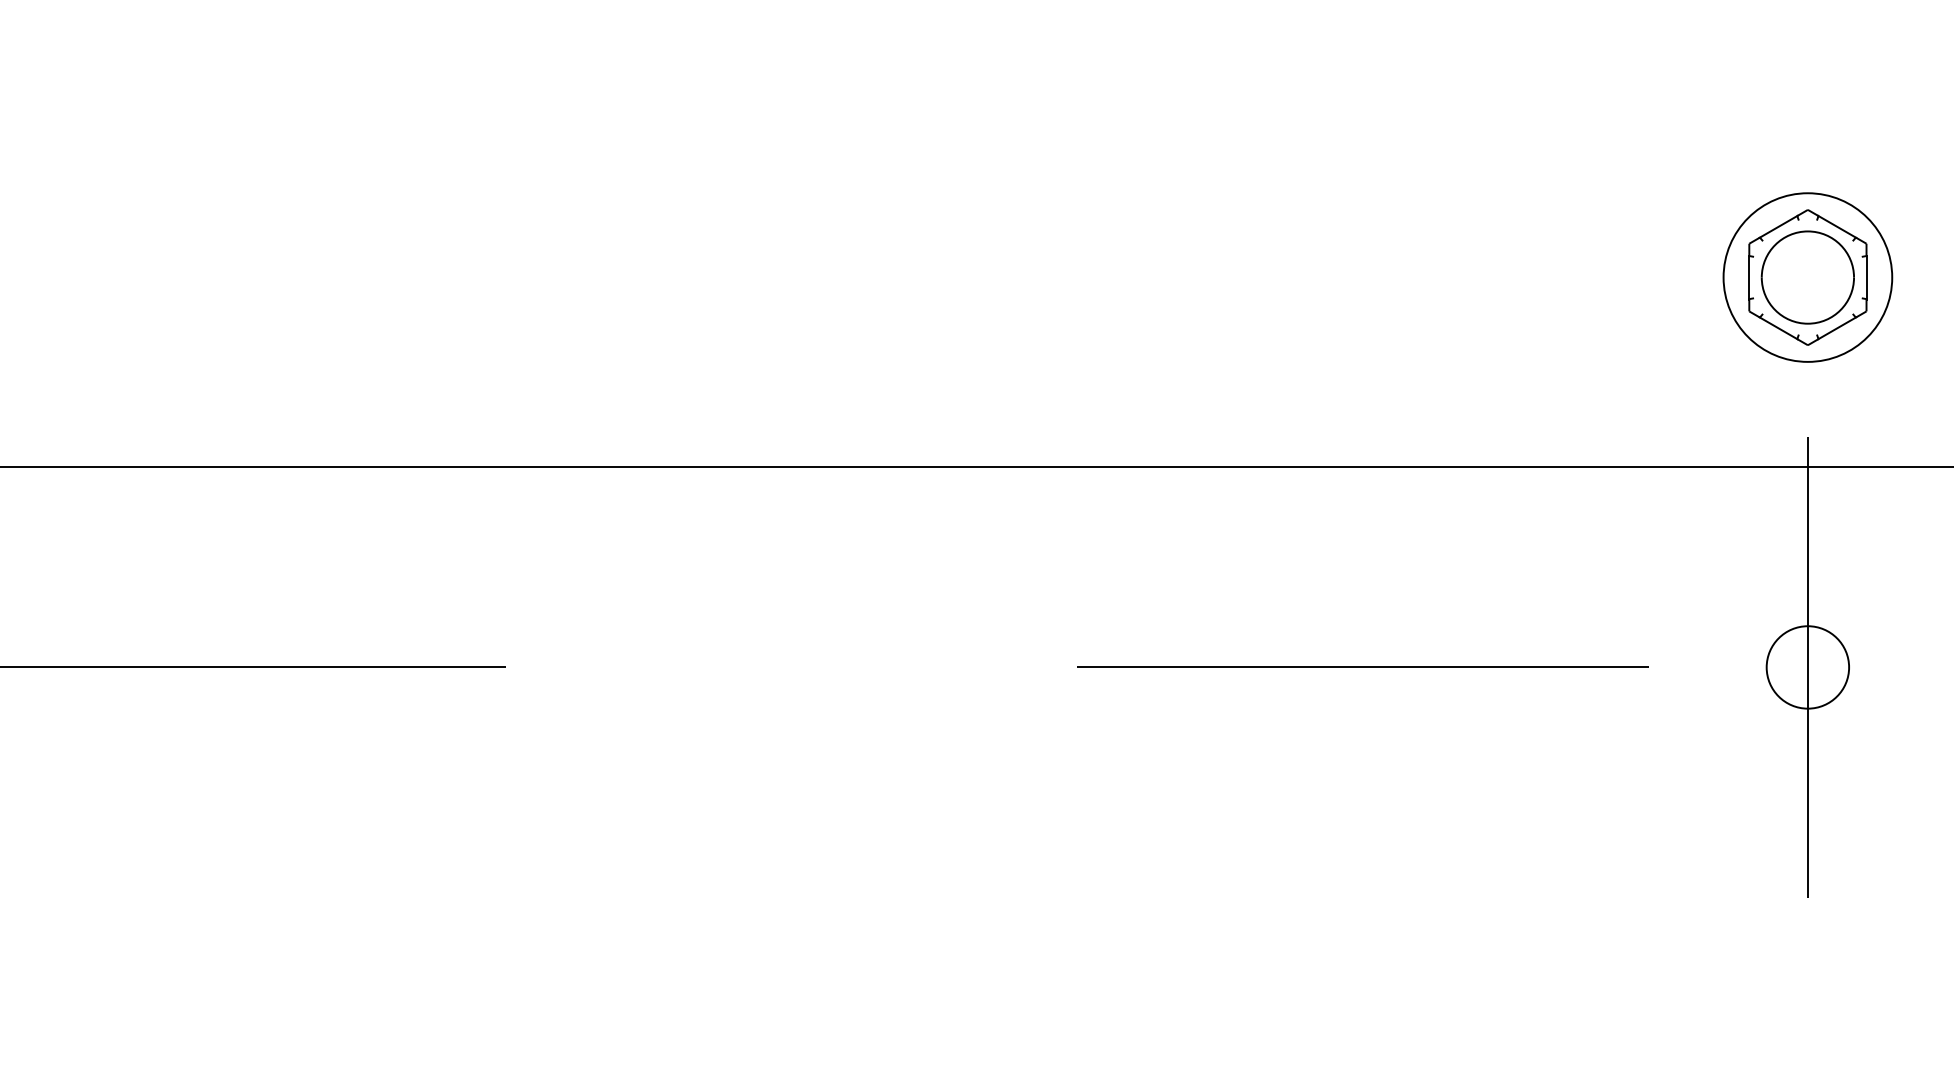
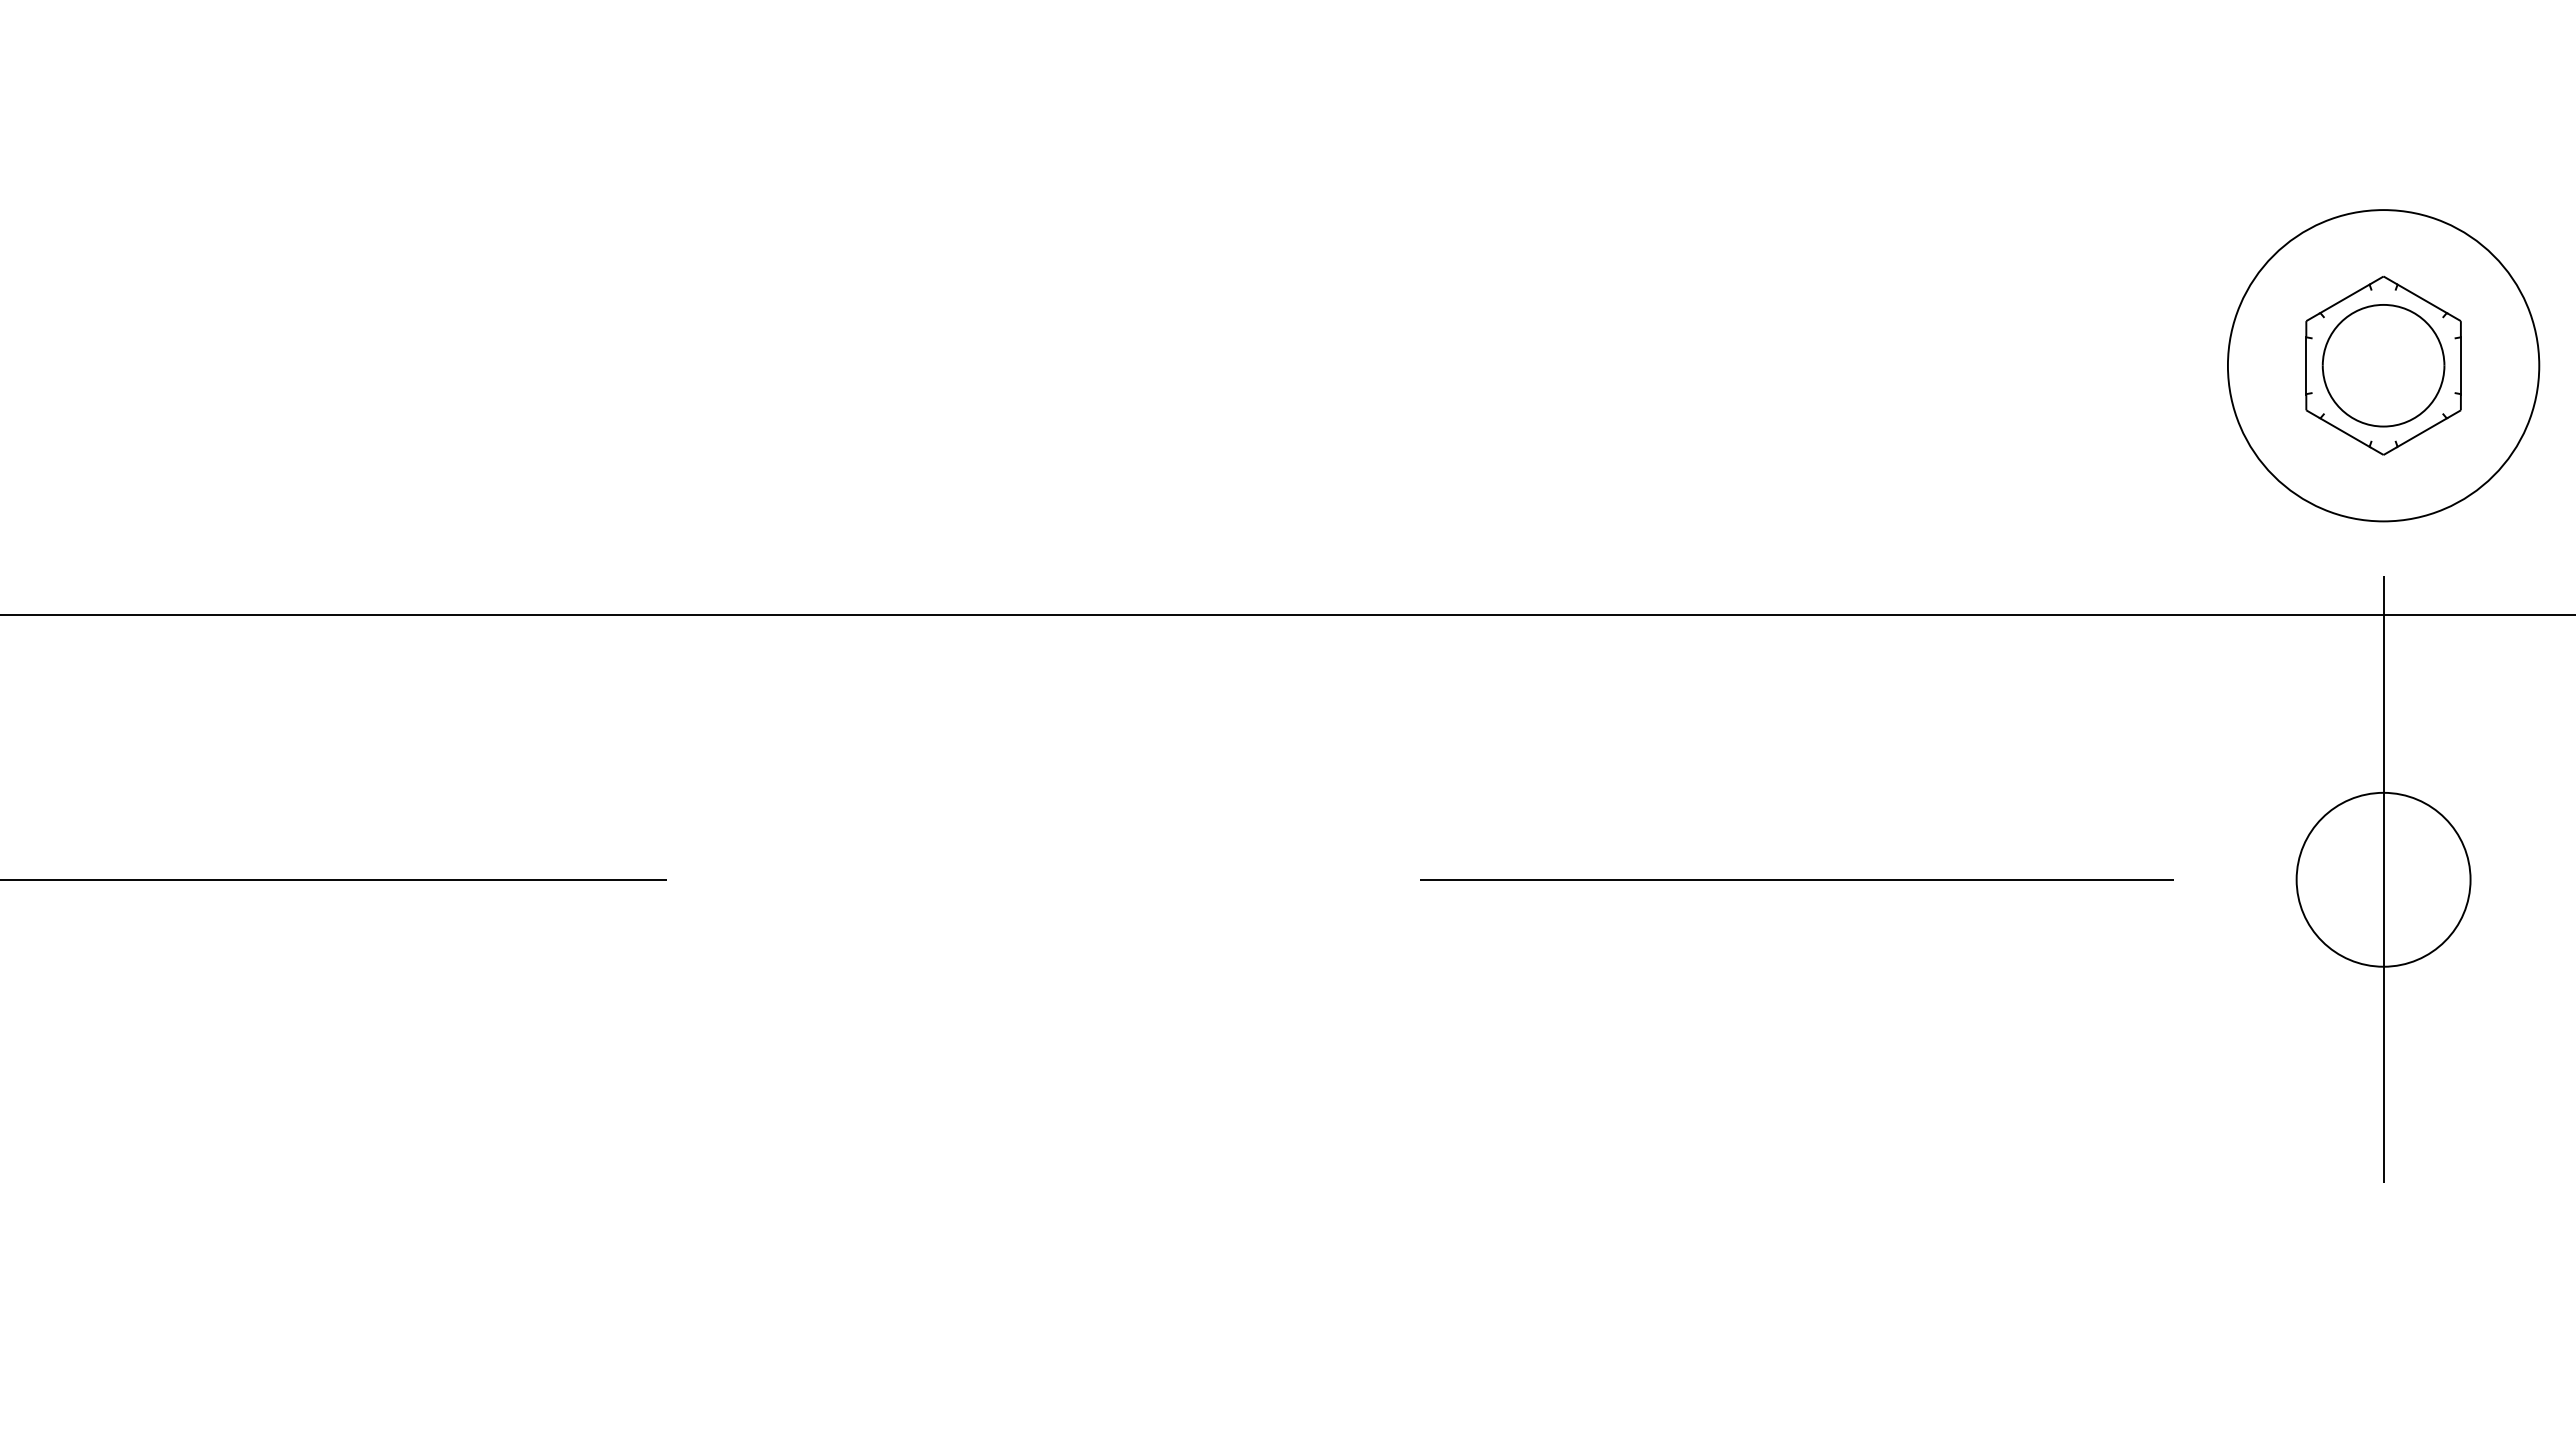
circle: (1807, 277) -> (2383, 365), size x1.4
circle: (1807, 667) -> (2383, 879), size x1.6

